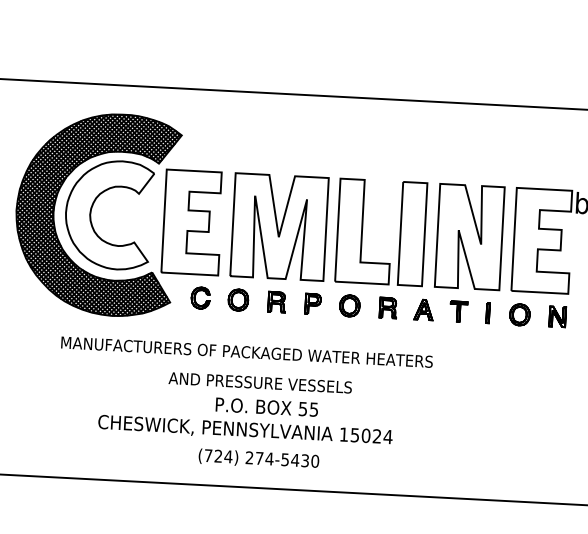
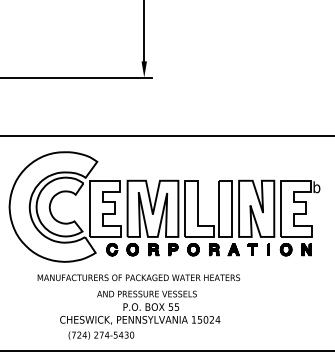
hatch: (95, 213) -> (52, 206), removed
text: (259, 459) -> (101, 335), moved

